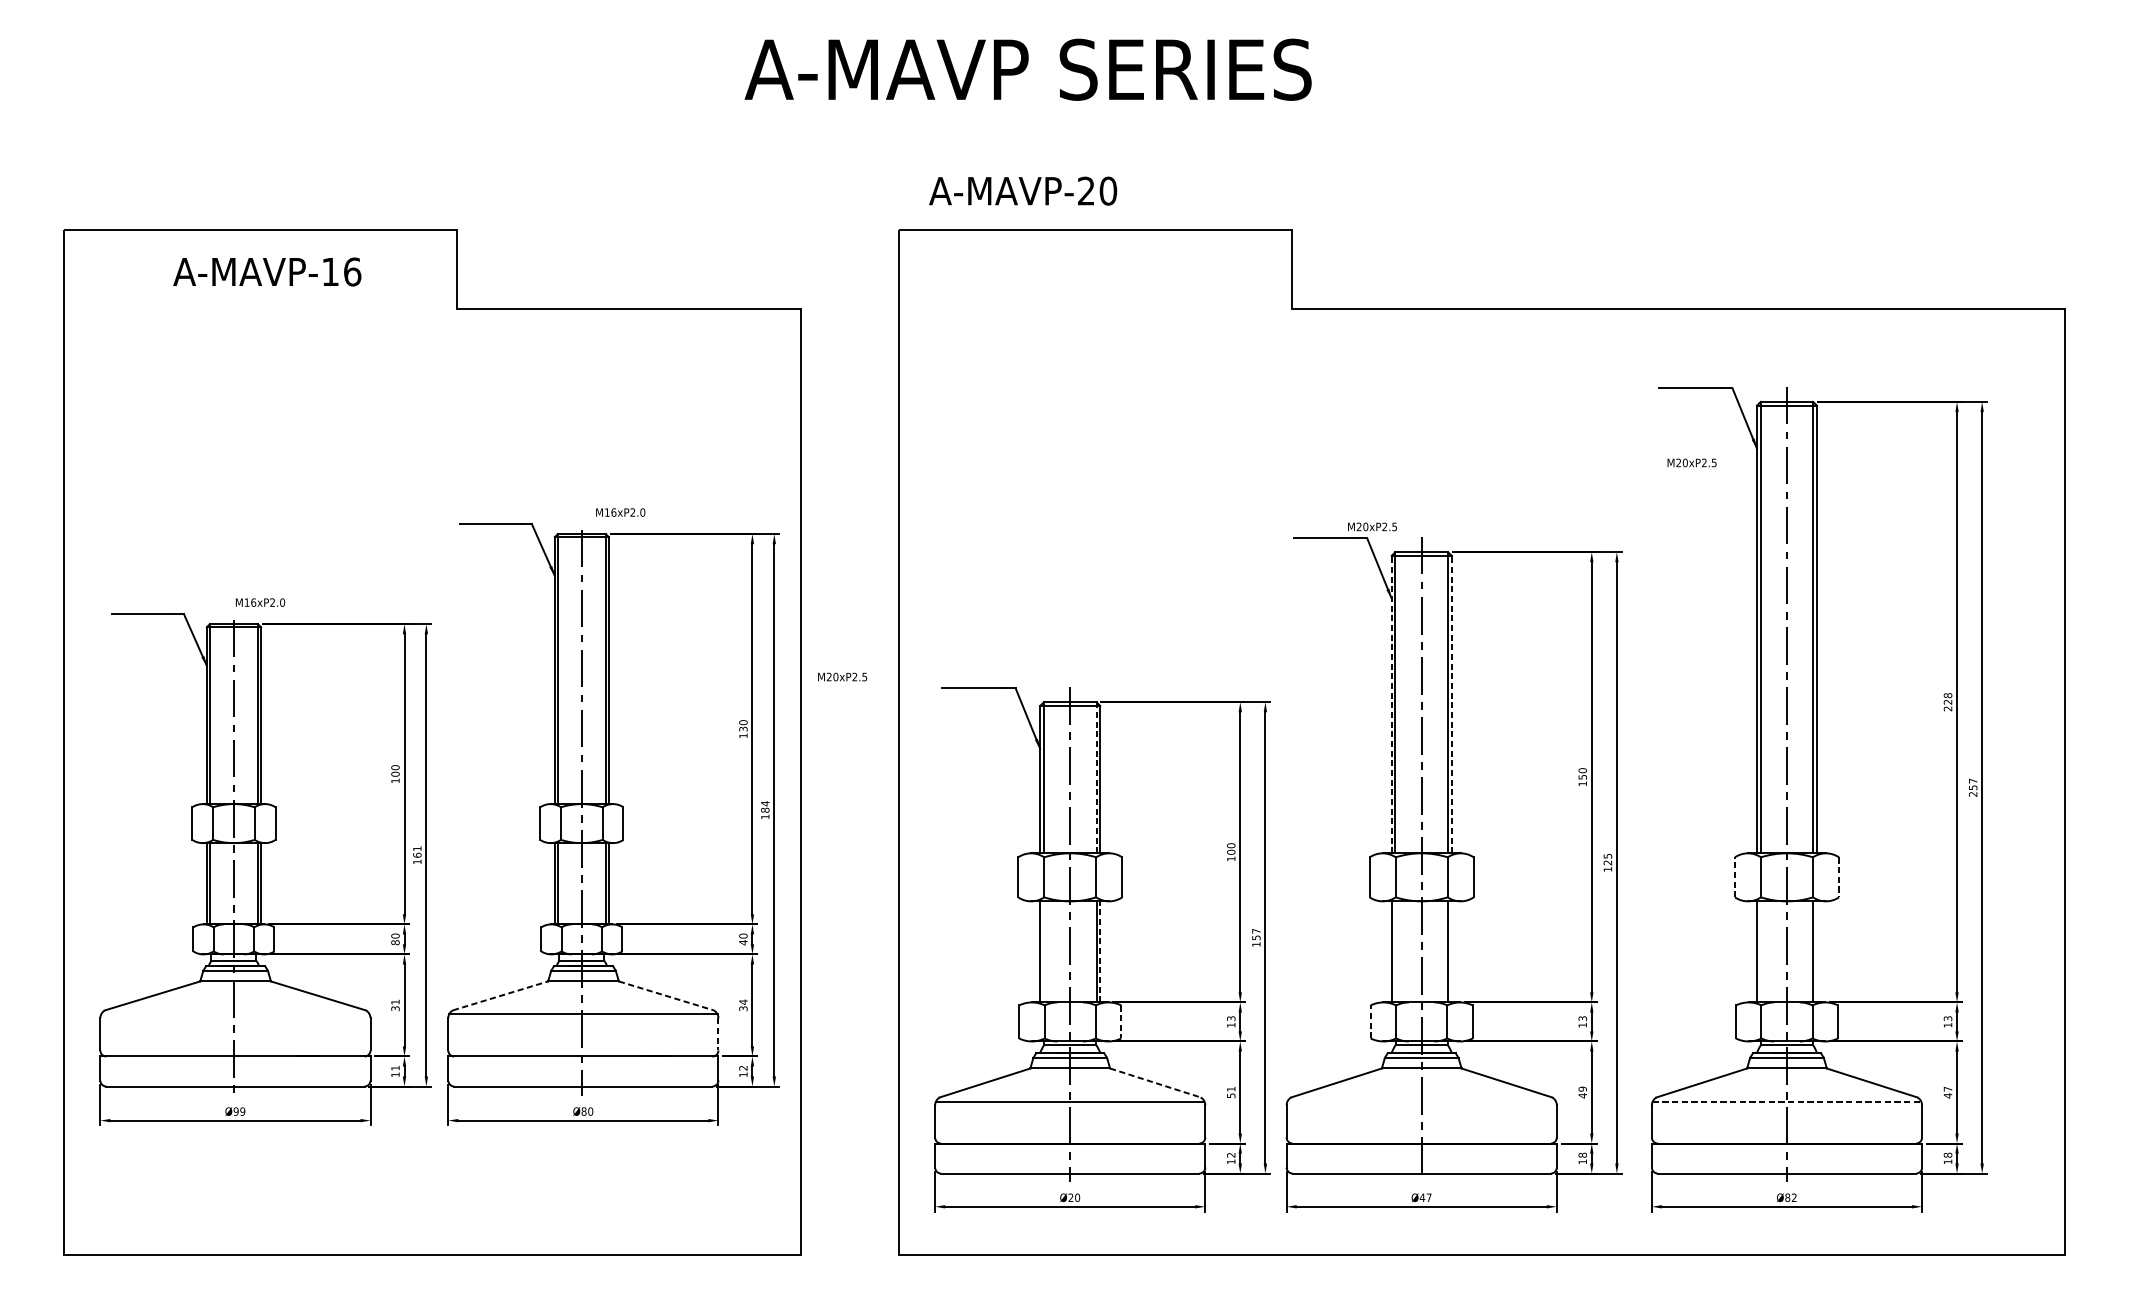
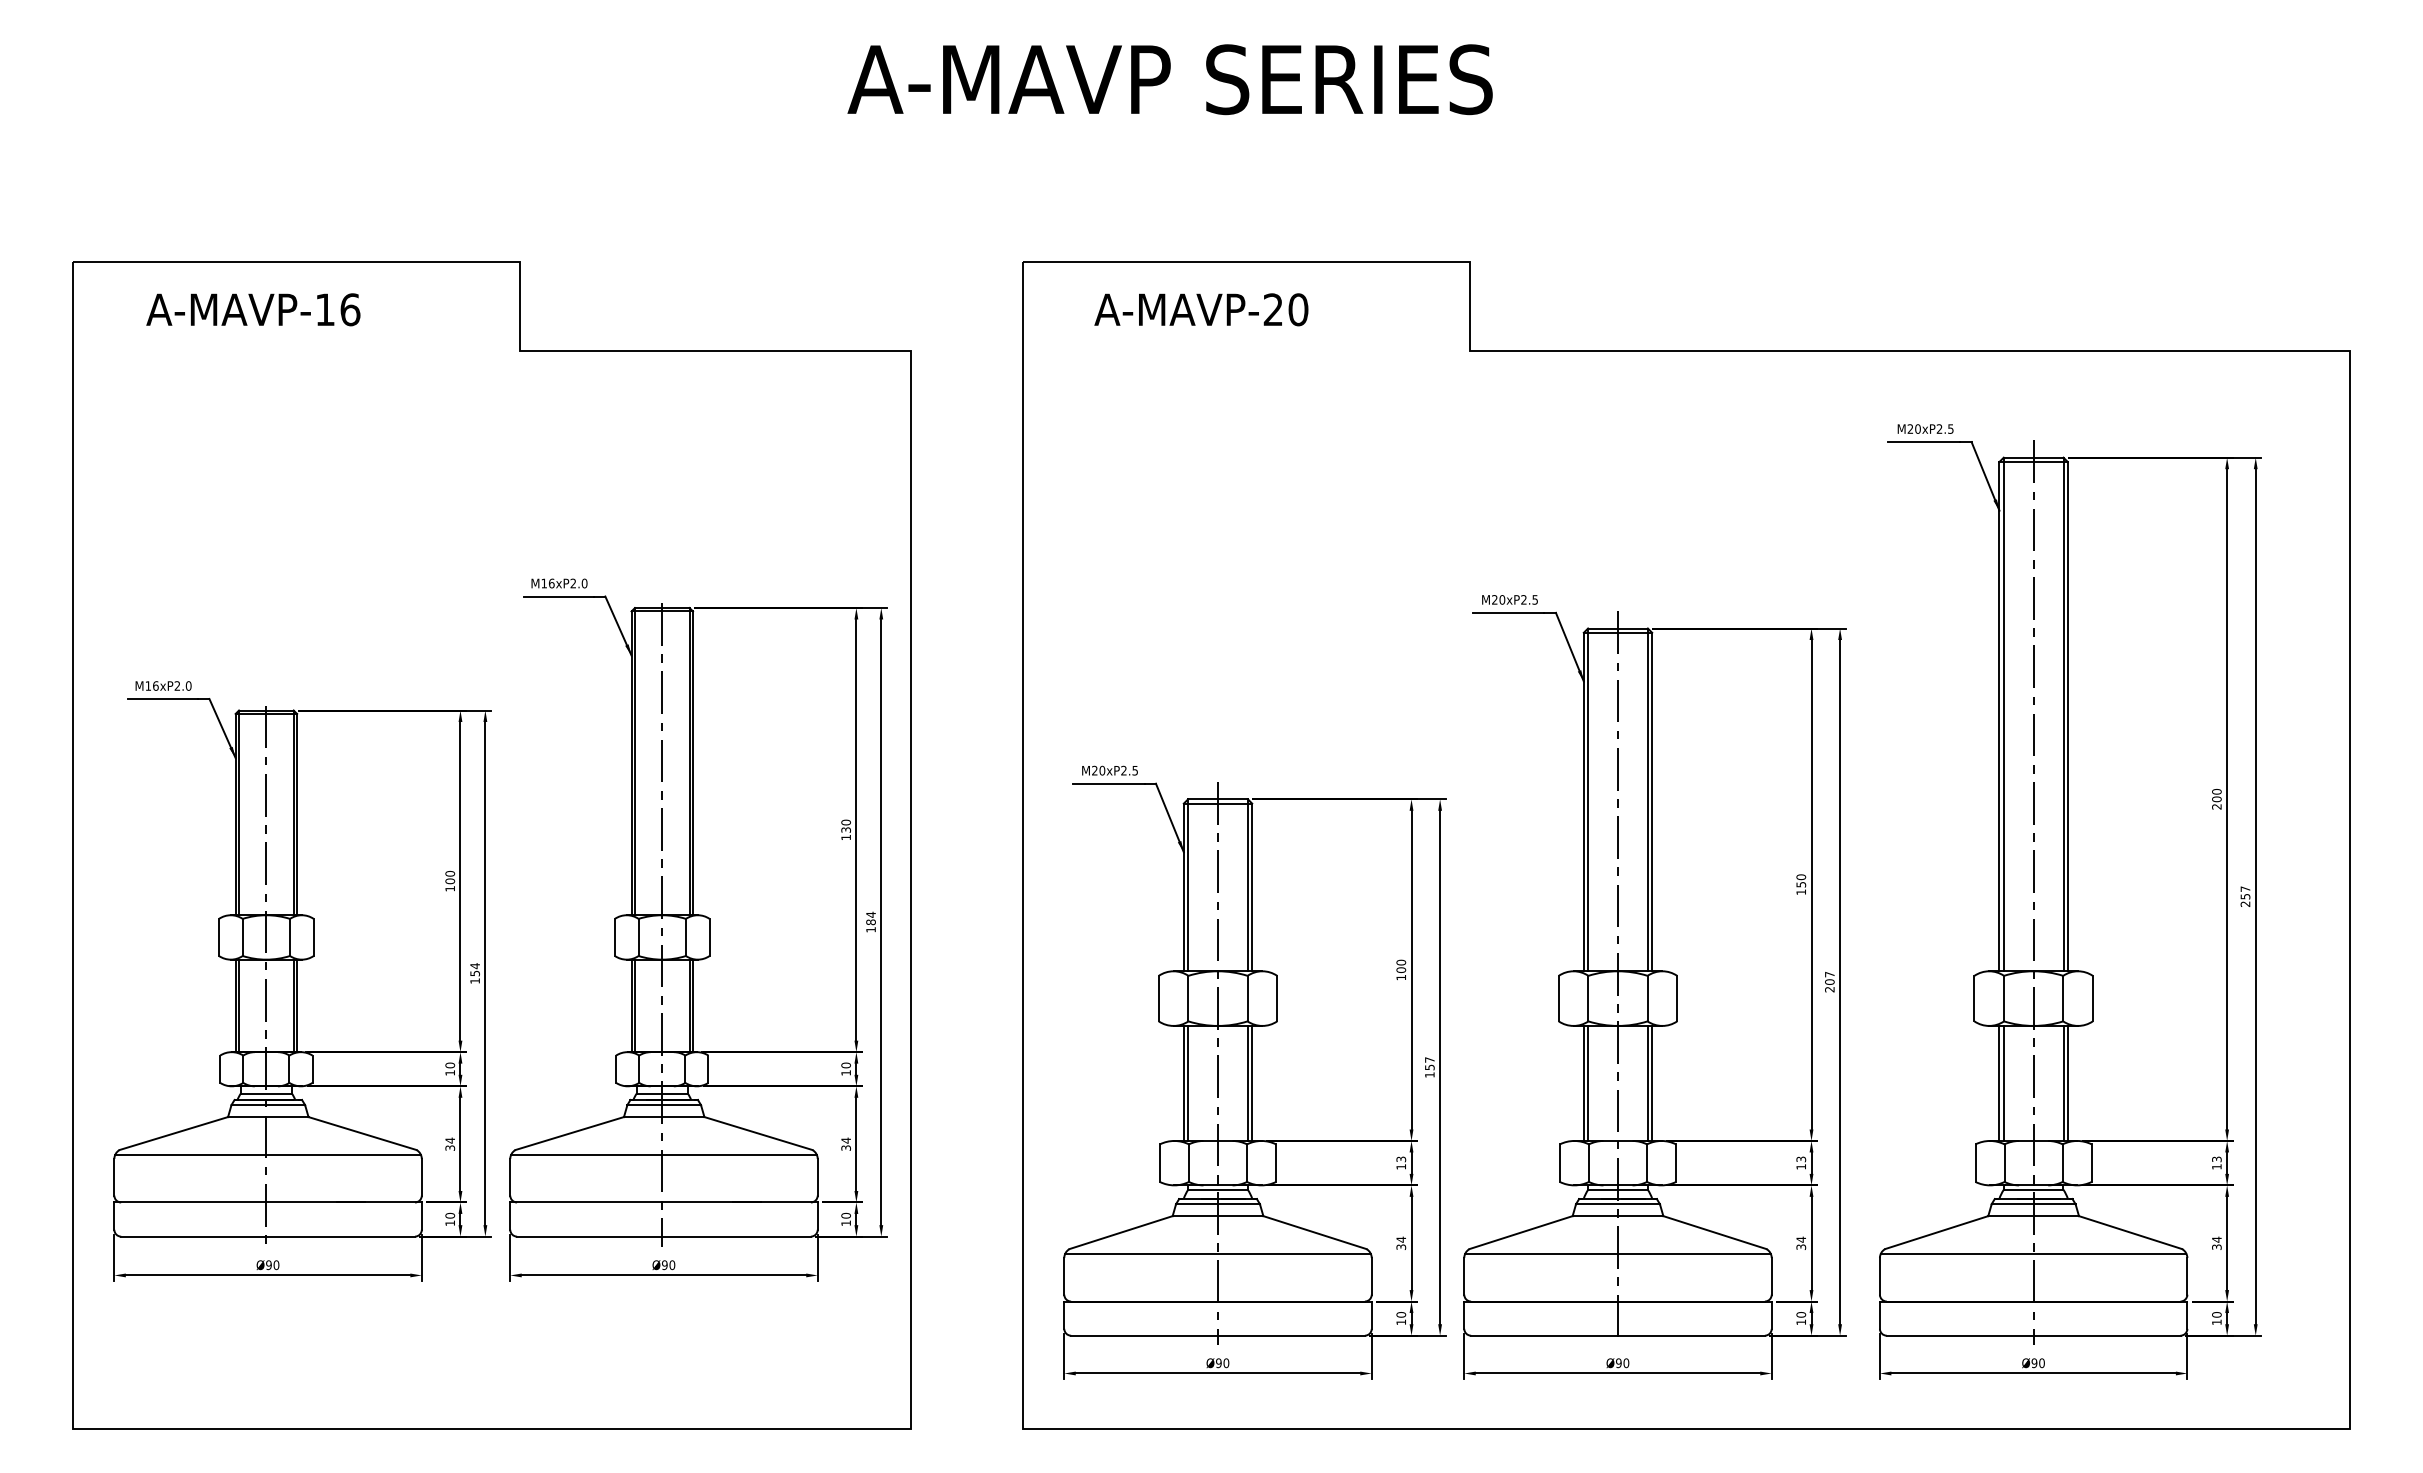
text: (1023, 190) -> (1201, 309), moved
text: (267, 271) -> (253, 309), moved
text: (1691, 462) -> (1925, 428), moved
text: (620, 512) -> (559, 583), moved
text: (1372, 526) -> (1509, 599), moved
text: (260, 602) -> (163, 685), moved
text: (842, 676) -> (1109, 770), moved
text: (1947, 698) -> (2216, 795), 228 -> 200
line: (1391, 704) -> (1583, 801), dashed -> solid
line: (1452, 704) -> (1652, 801), dashed -> solid
line: (1096, 777) -> (1247, 885), dashed -> solid
text: (416, 851) -> (474, 969), 161 -> 154
text: (1607, 862) -> (1829, 981), 125 -> 207
line: (1735, 877) -> (1974, 998), dashed -> solid
line: (1838, 877) -> (2092, 998), dashed -> solid
text: (395, 942) -> (450, 1072), 80 -> 10
text: (742, 943) -> (845, 1073), 40 -> 10
line: (1044, 951) -> (1188, 1082), added
line: (1100, 951) -> (1252, 1083), dashed -> solid
line: (1395, 951) -> (1588, 1082), added
line: (1452, 951) -> (1652, 1082), added
line: (1760, 951) -> (2003, 1082), added
line: (1816, 951) -> (2067, 1082), added
line: (500, 995) -> (569, 1133), dashed -> solid
line: (666, 995) -> (758, 1133), dashed -> solid
text: (394, 1002) -> (449, 1140), 31 -> 34
line: (234, 1014) -> (267, 1154), added
line: (1121, 1022) -> (1276, 1163), dashed -> solid
line: (1370, 1022) -> (1559, 1163), dashed -> solid
line: (718, 1034) -> (817, 1177), dashed -> solid
text: (395, 1067) -> (450, 1215), 11 -> 10
text: (742, 1067) -> (845, 1215), 12 -> 10
line: (1155, 1082) -> (1315, 1232), dashed -> solid
text: (1230, 1091) -> (1400, 1242), 51 -> 34
text: (1582, 1092) -> (1801, 1243), 49 -> 34
text: (1947, 1092) -> (2216, 1243), 47 -> 34
line: (1421, 1101) -> (1617, 1253), added
line: (1786, 1101) -> (2033, 1253), dashed -> solid
text: (242, 1111) -> (276, 1265), Ø99 -> Ø90
text: (583, 1111) -> (664, 1264), Ø80 -> Ø90
text: (1231, 1154) -> (1401, 1314), 12 -> 10
text: (1582, 1154) -> (1800, 1314), 18 -> 10
text: (1947, 1154) -> (2216, 1314), 18 -> 10
text: (1070, 1198) -> (1218, 1363), Ø20 -> Ø90
text: (1425, 1198) -> (1622, 1363), Ø47 -> Ø90
text: (1790, 1198) -> (2037, 1363), Ø82 -> Ø90

